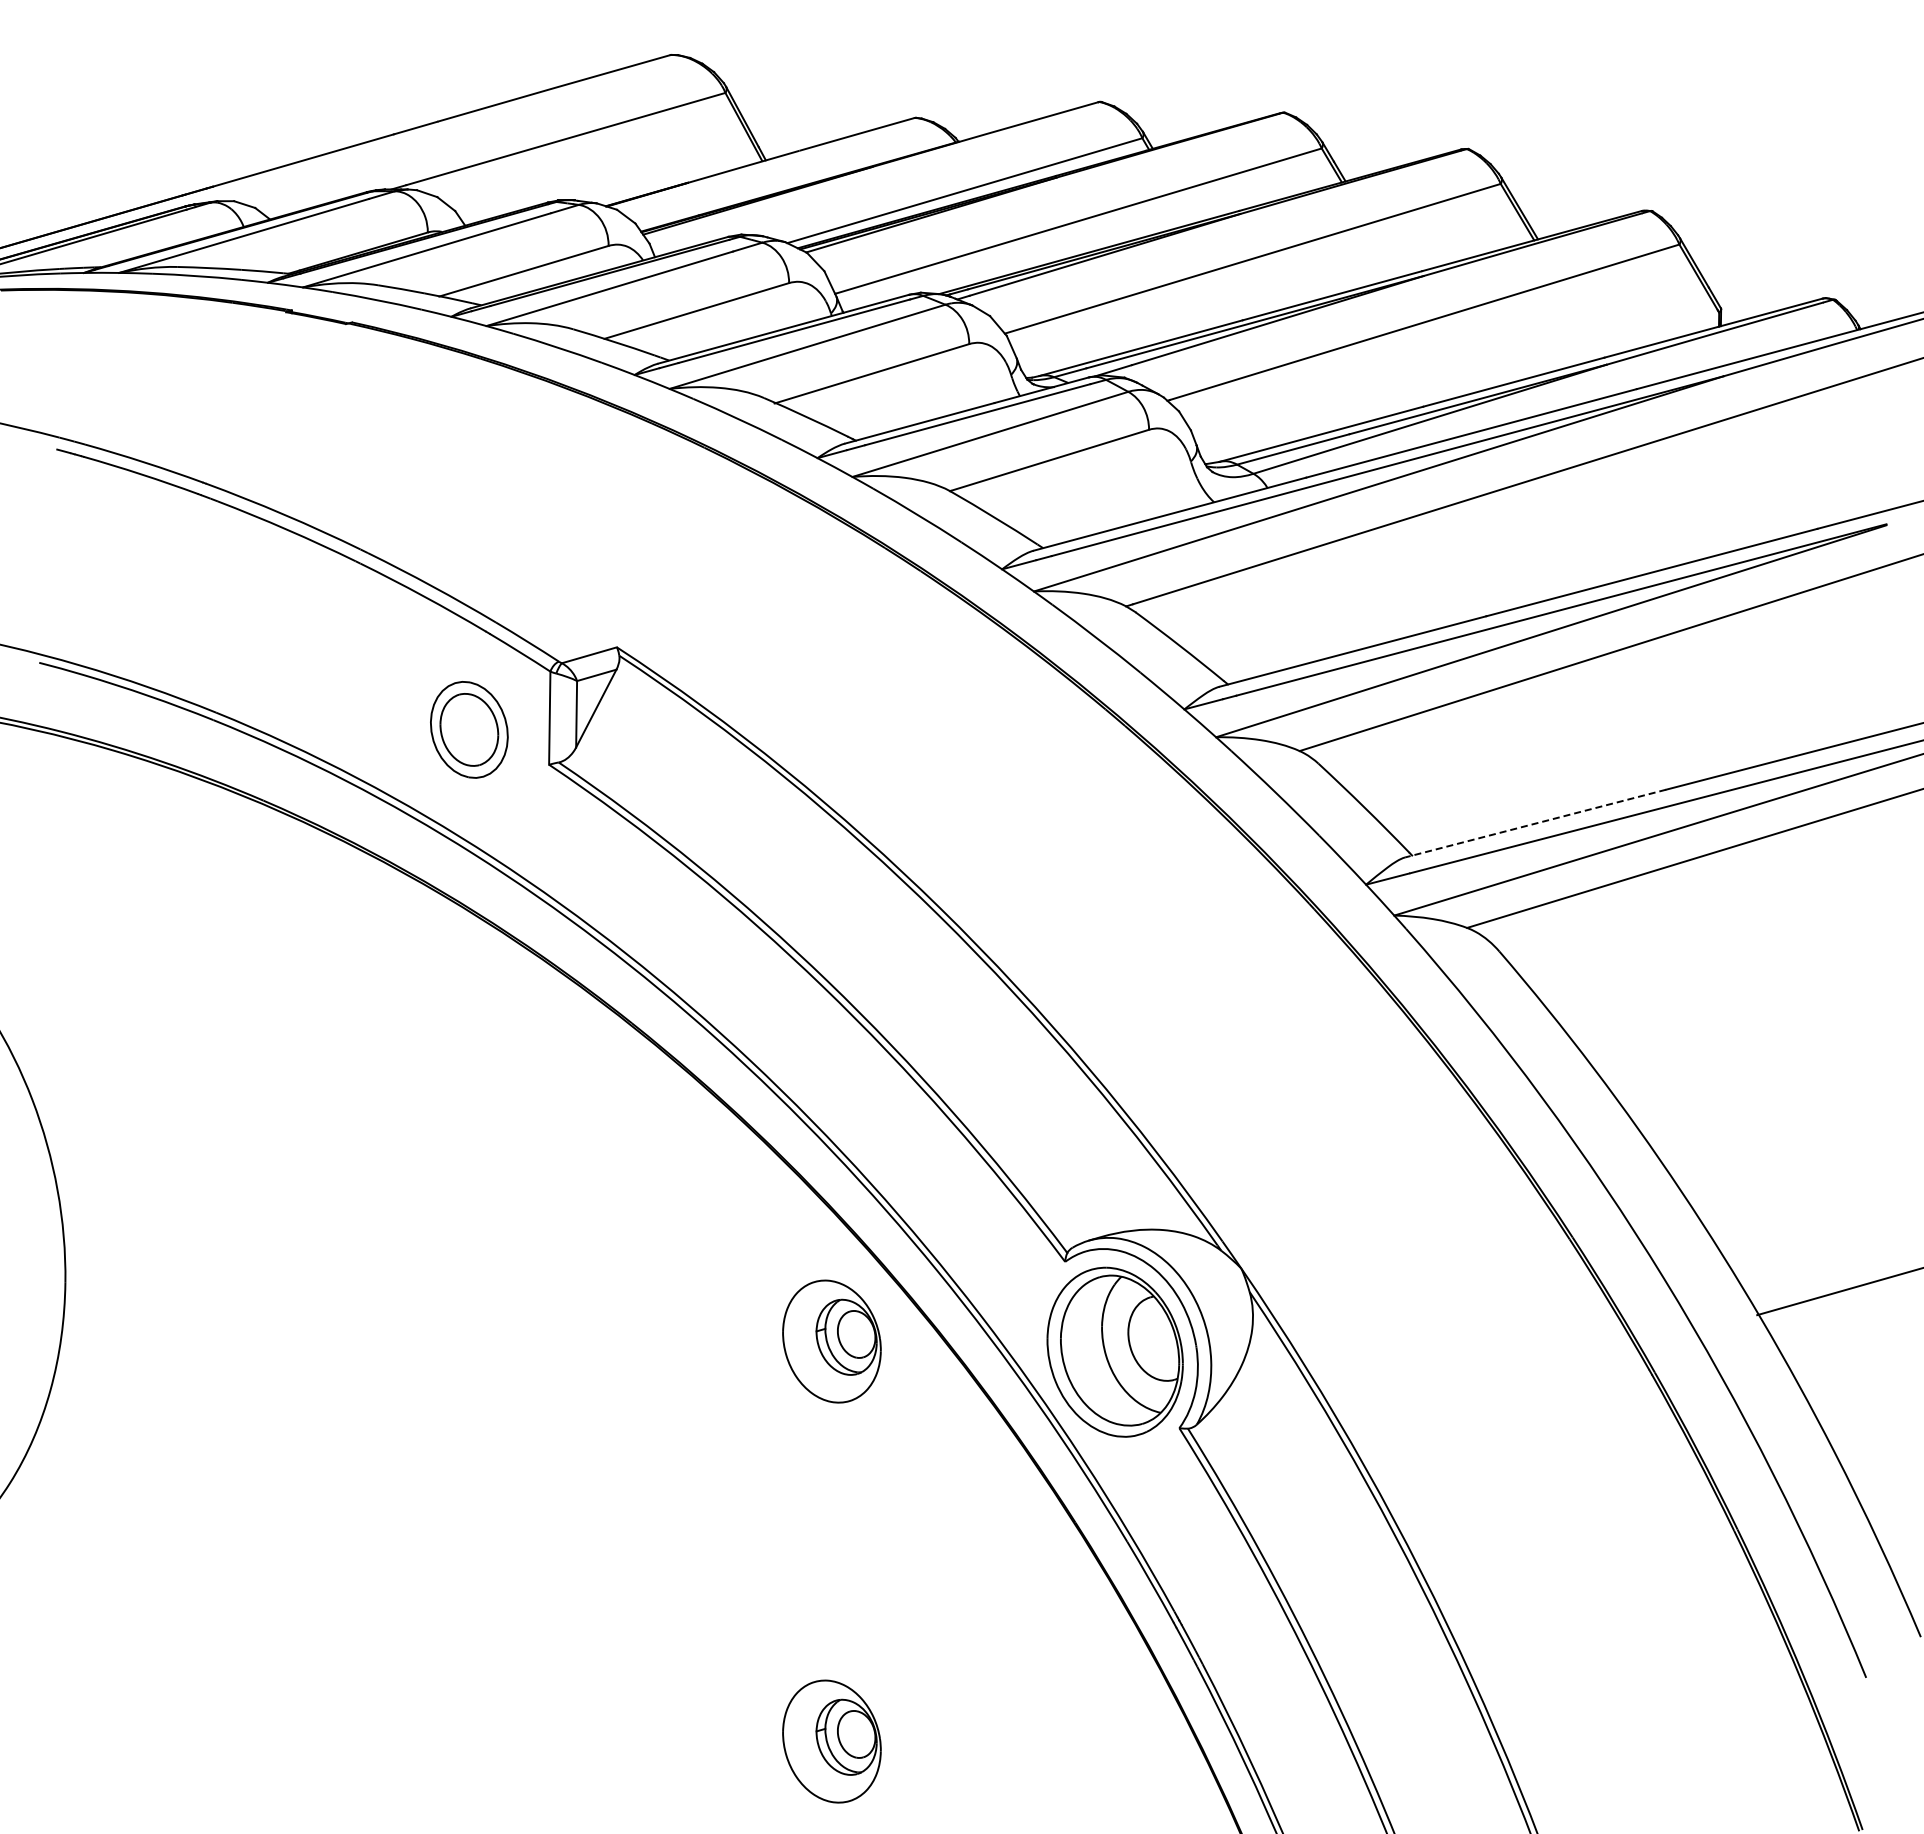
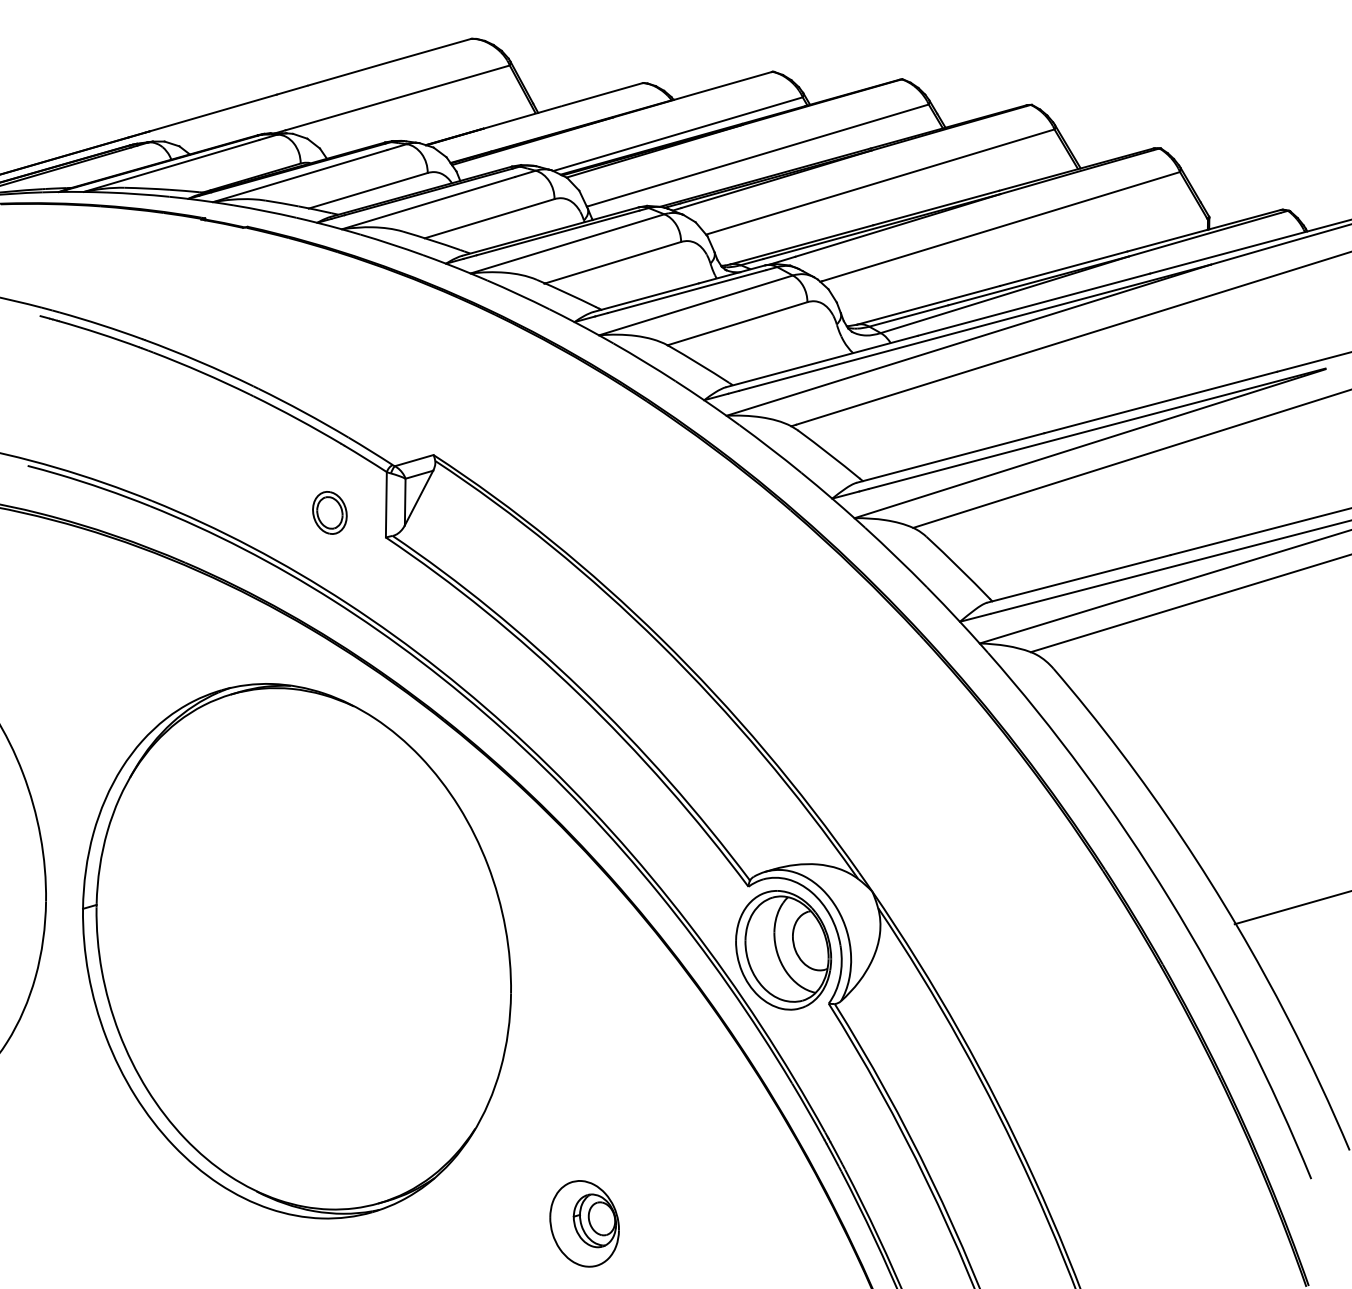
part: (469, 729) -> (329, 512), size x0.62
line: (1535, 823) -> (1078, 578), dashed -> solid
part: (831, 1341) -> (584, 942), removed
part: (422, 1353) -> (296, 951), added

